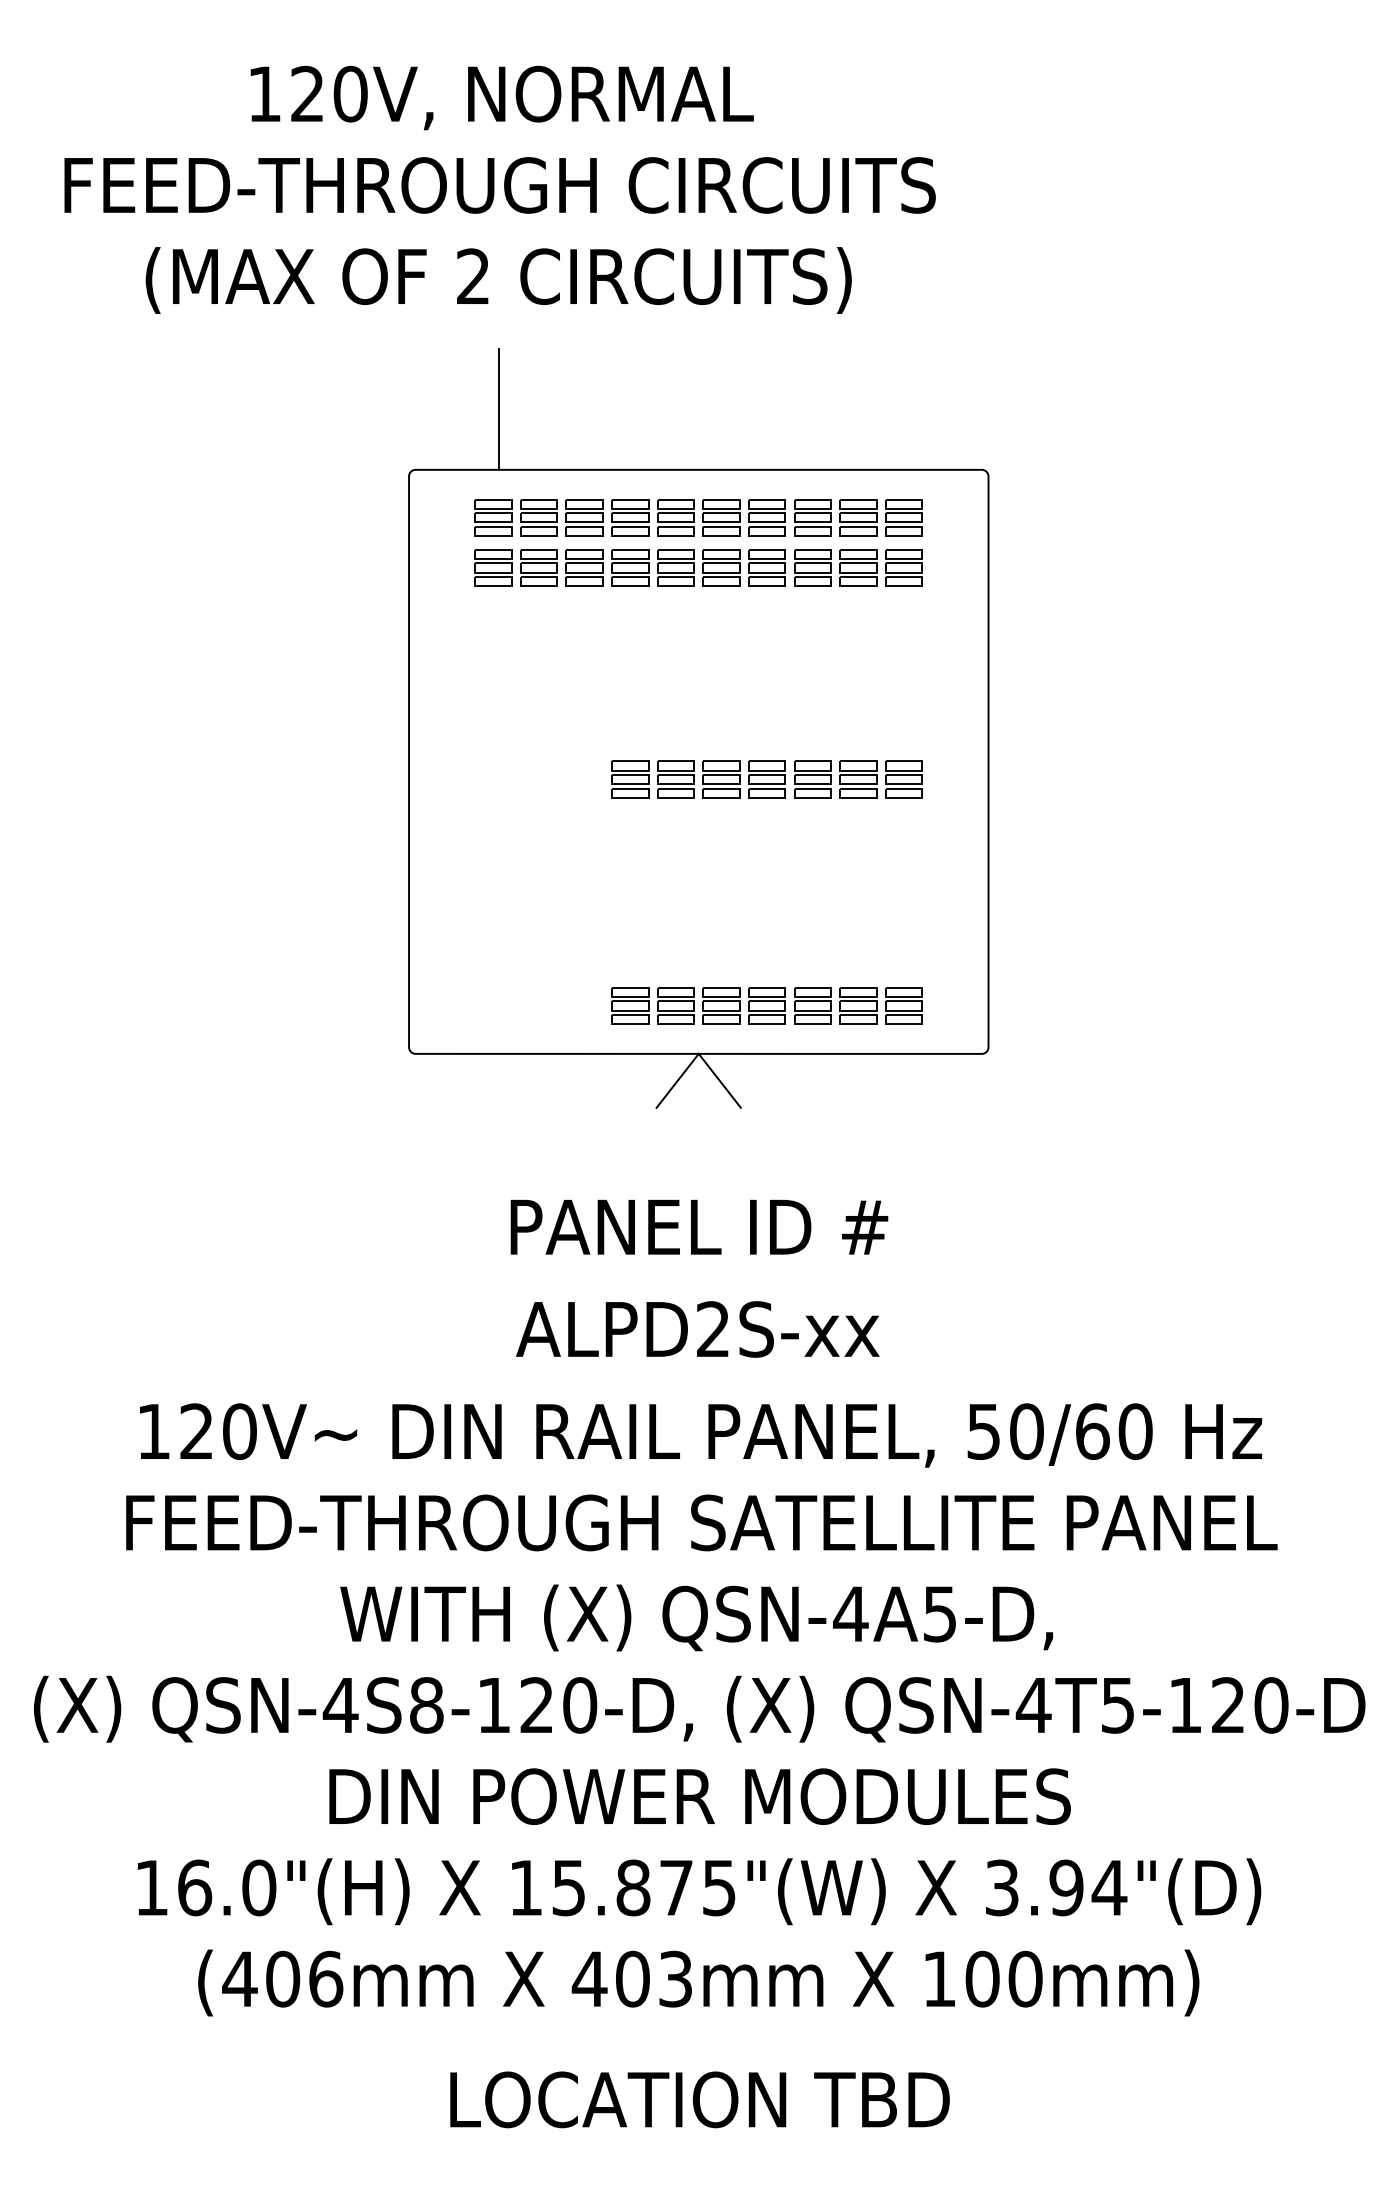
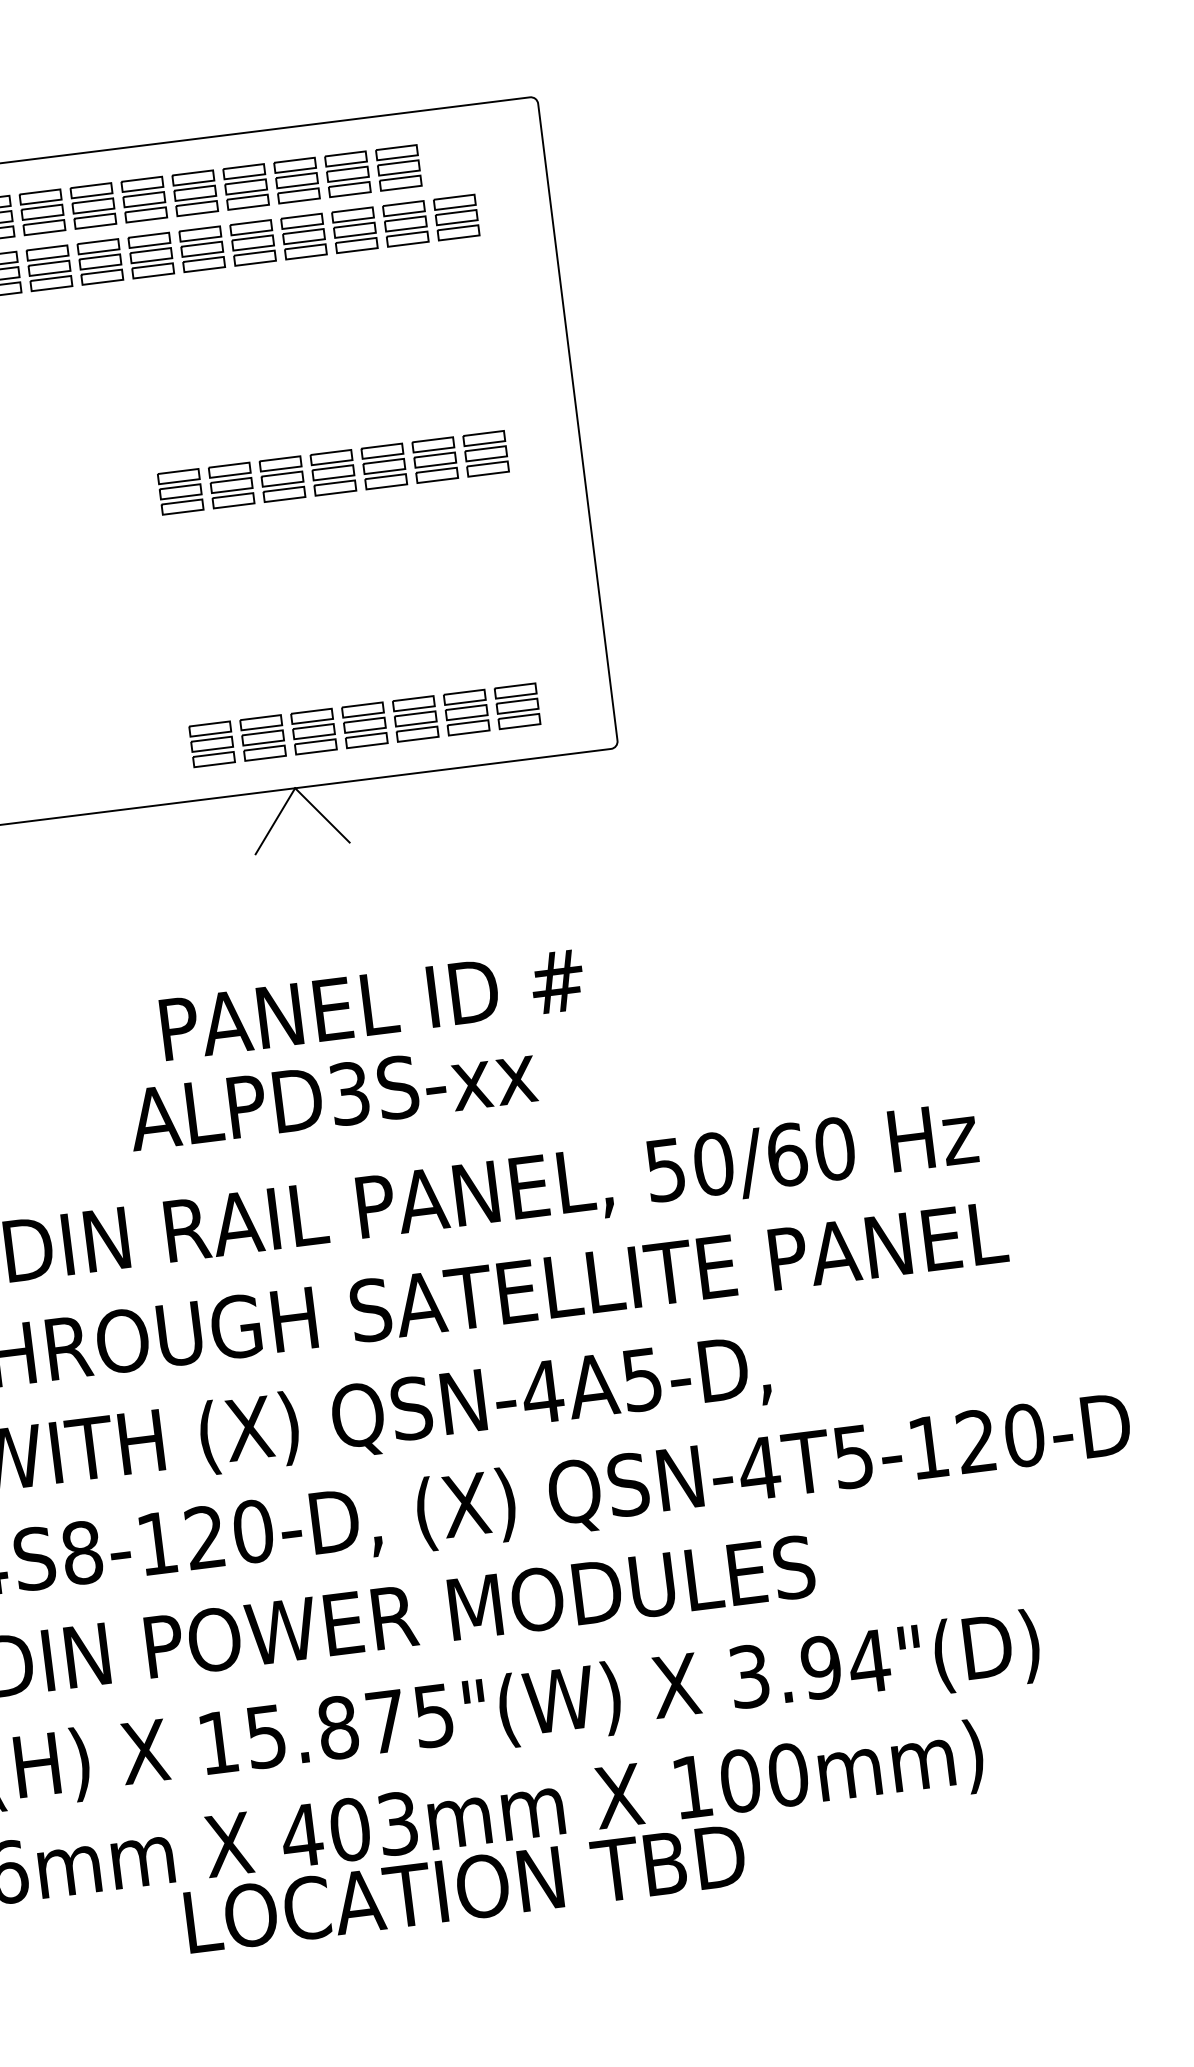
part: (903, 517) -> (449, 161), removed
text: (699, 1226) -> (372, 1003), moved
text: (713, 1329) -> (349, 1093), ALPD2S-xx -> ALPD3S-xx
text: (699, 2099) -> (464, 1888), moved

